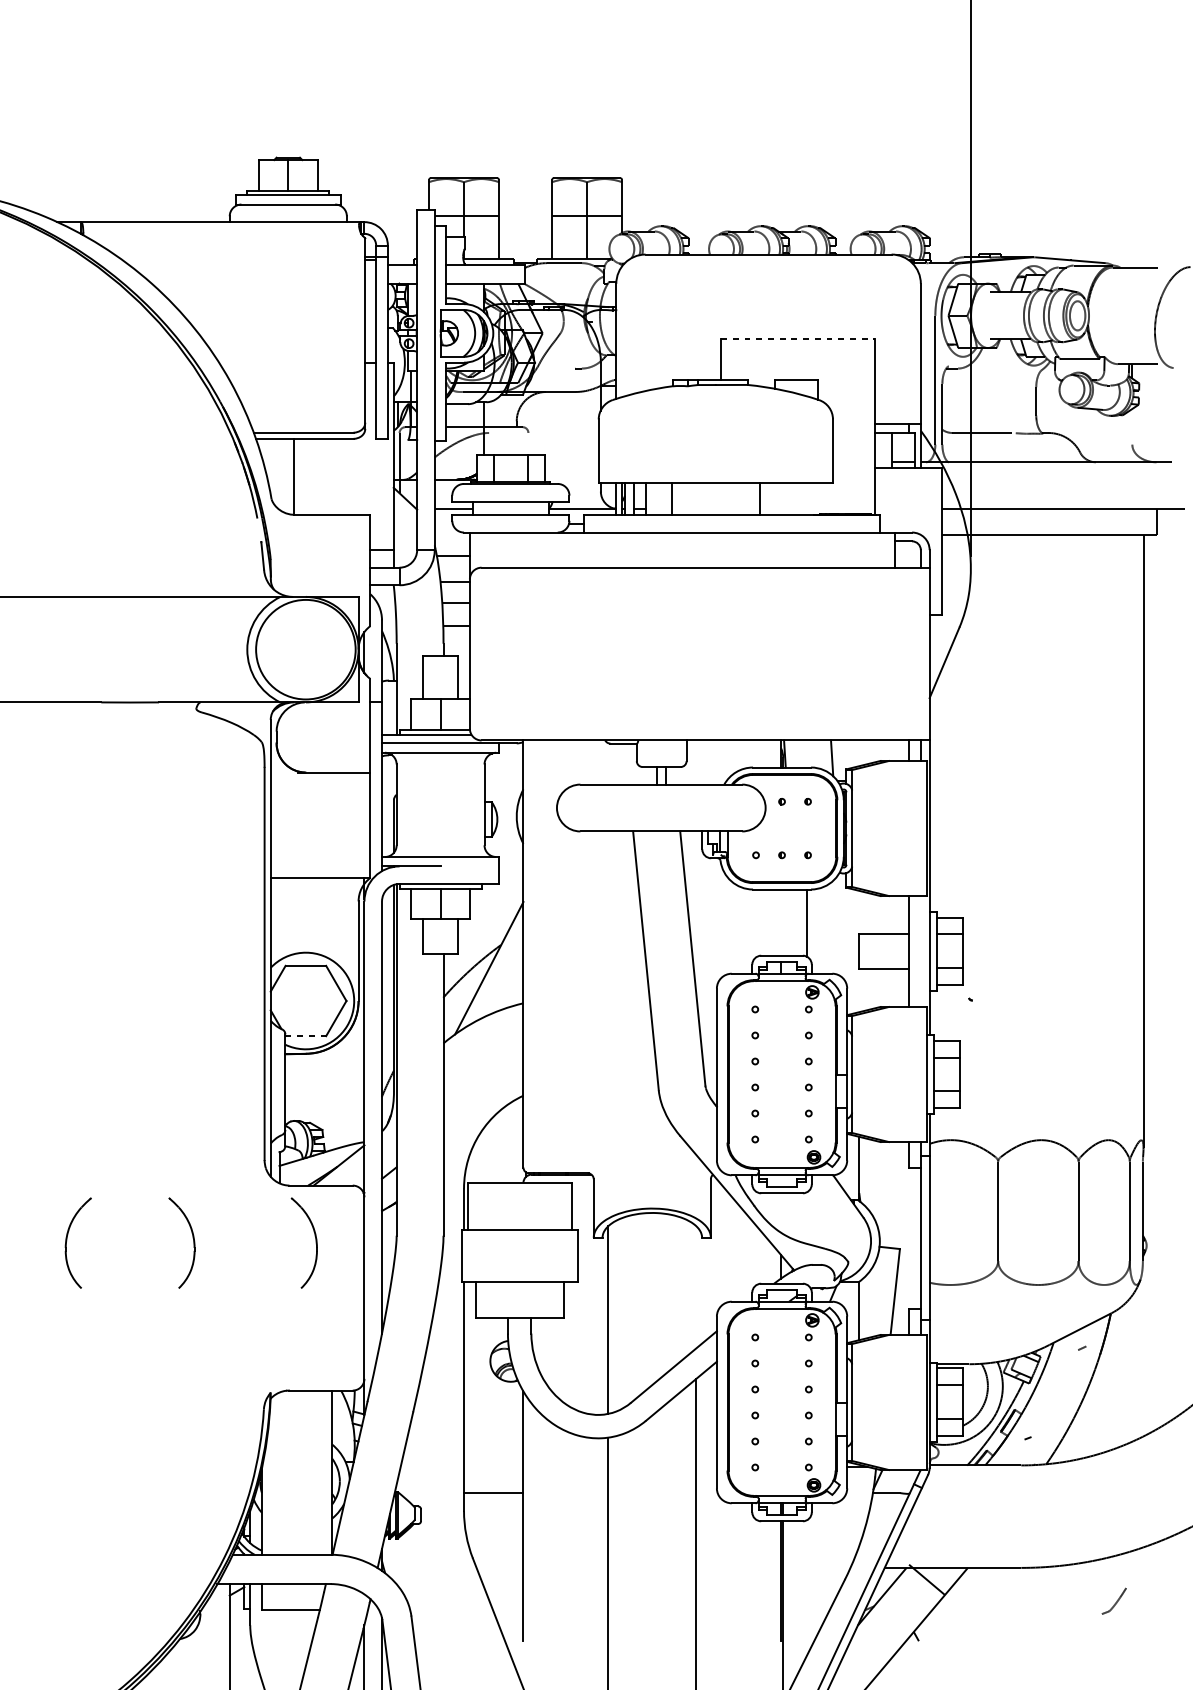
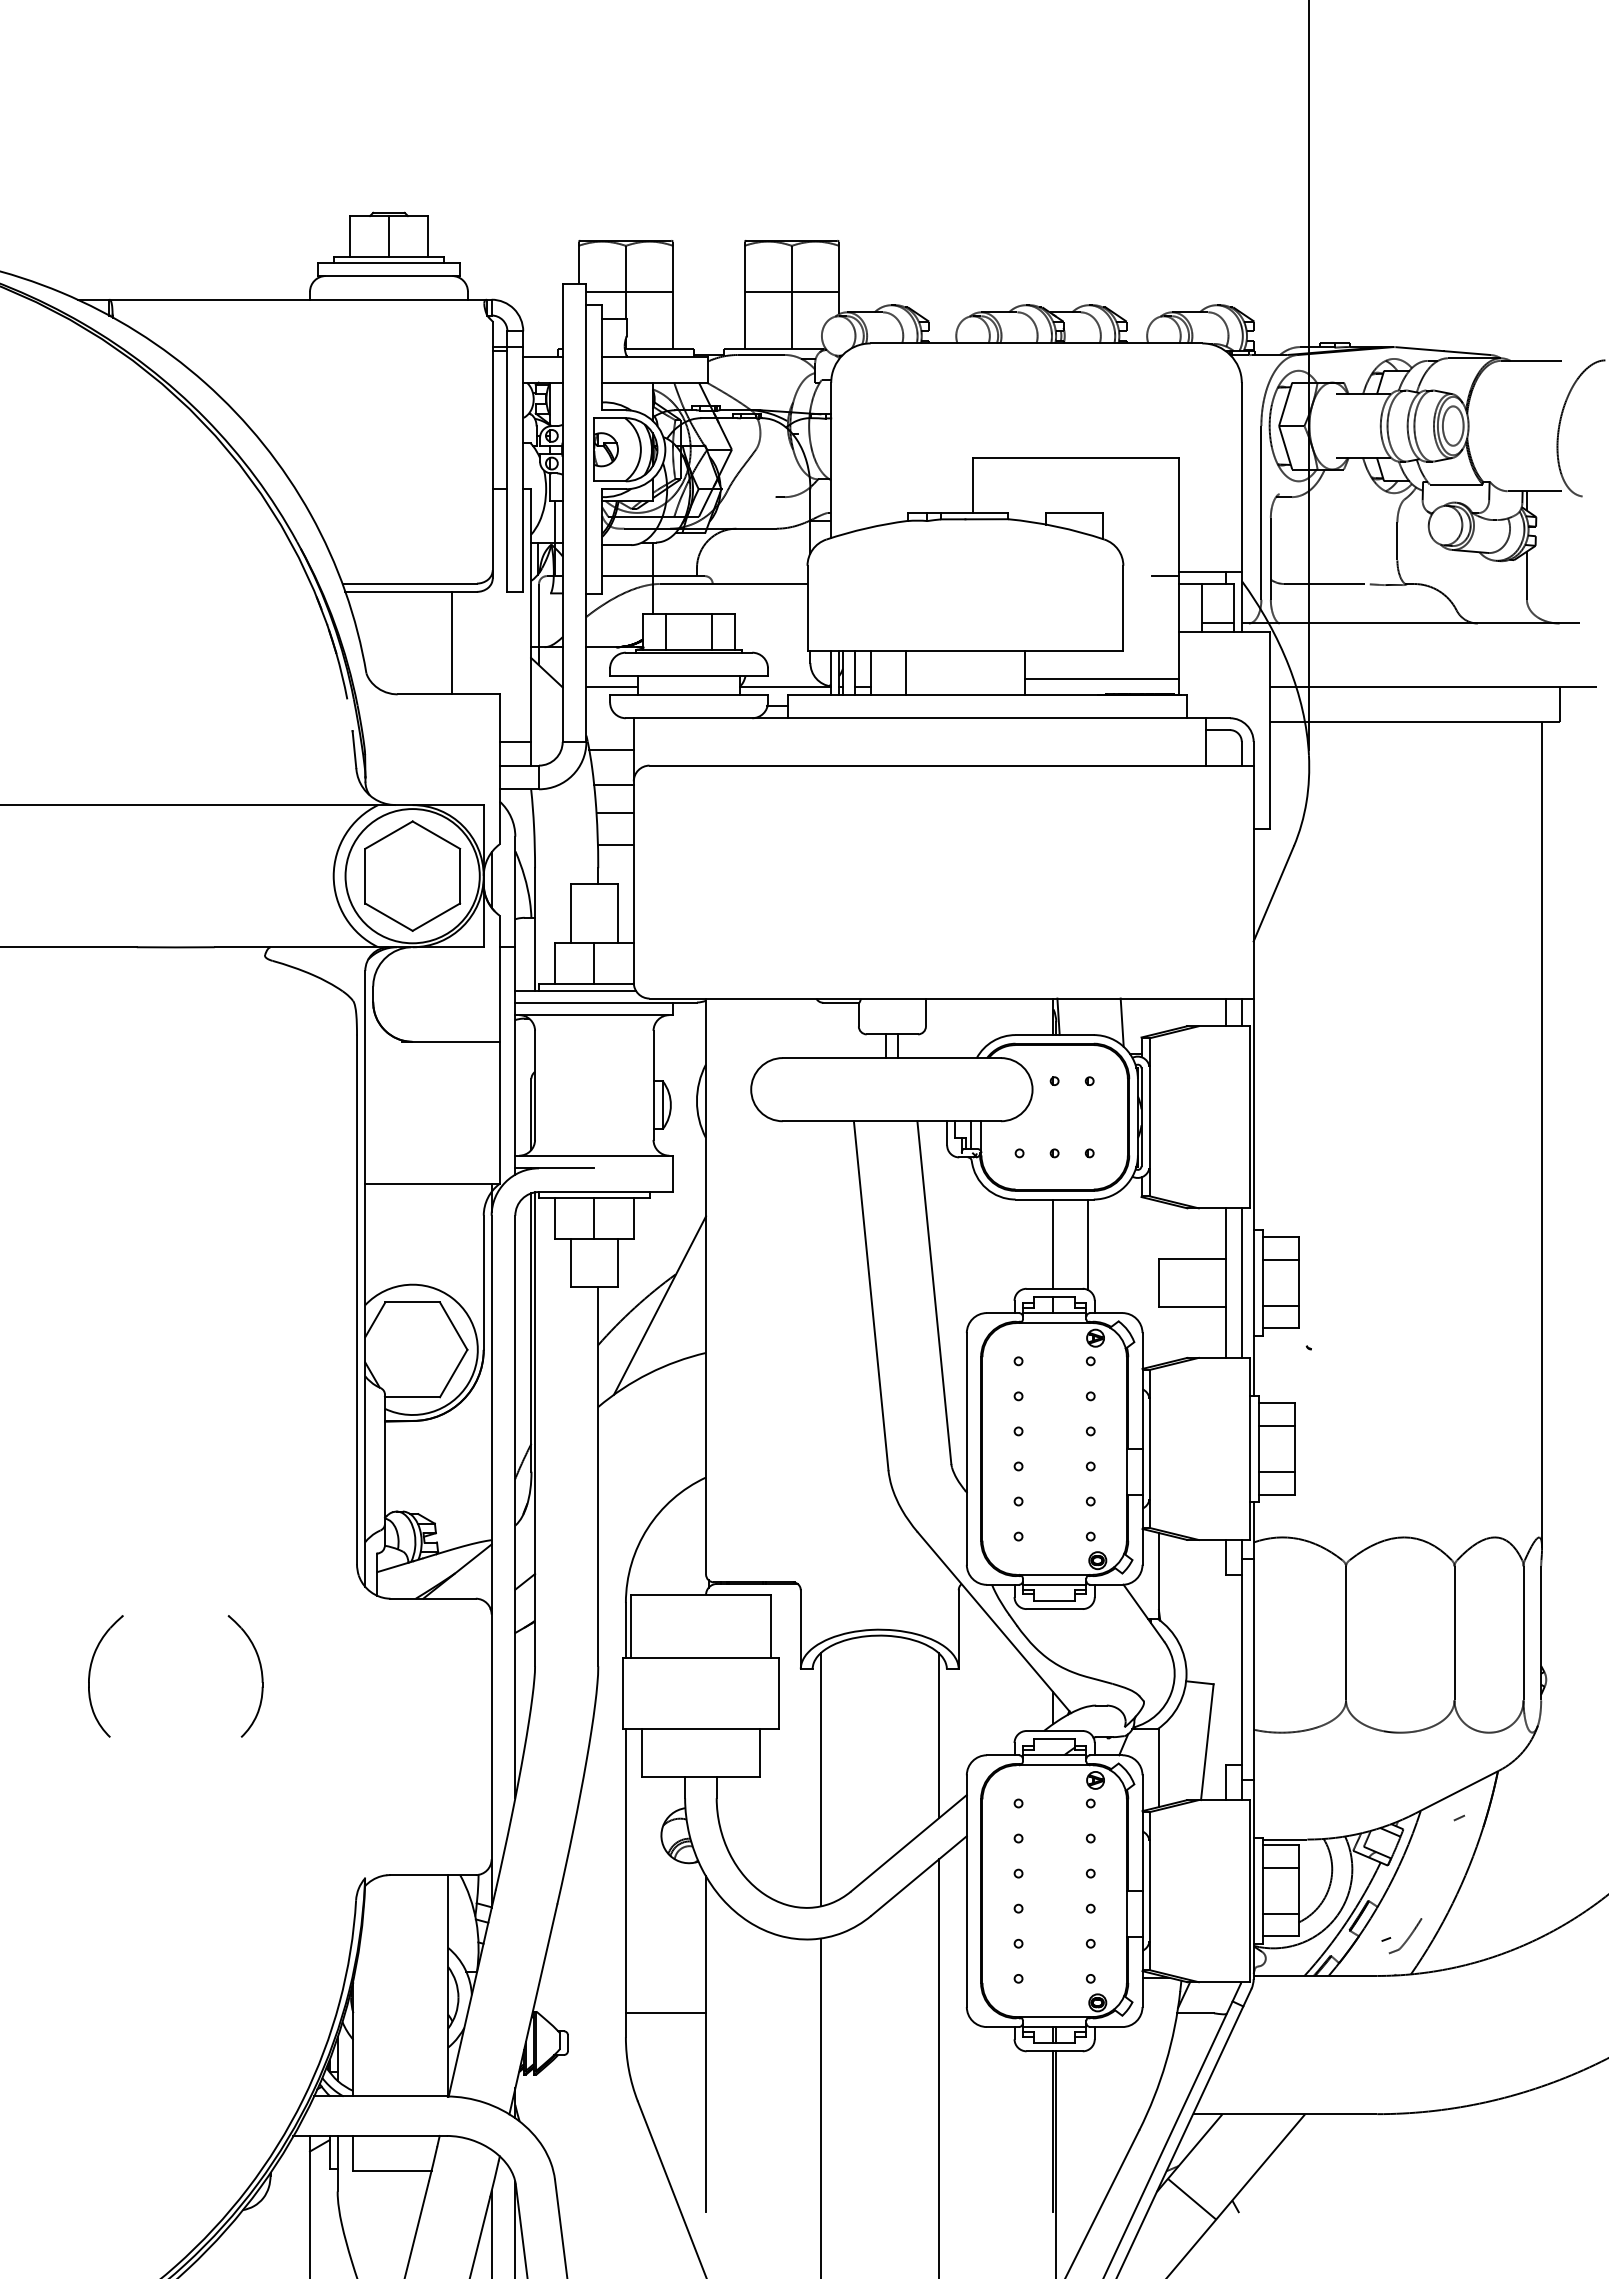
line: (798, 339) -> (1076, 457), dashed -> solid
line: (1132, 426) -> (1526, 575), added
line: (864, 427) -> (1165, 576), added
line: (543, 433) -> (733, 584), added
line: (293, 476) -> (452, 642), moved
line: (816, 503) -> (1101, 679), added
part: (305, 649) -> (412, 875), added
line: (781, 922) -> (1053, 1243), added
line: (920, 951) -> (1241, 1282), added
line: (306, 1036) -> (413, 1397), dashed -> solid
part: (315, 1239) -> (425, 1671), removed
line: (695, 1287) -> (938, 1735), added
line: (926, 1579) -> (1191, 2198), moved
part: (1114, 1601) -> (1405, 1936), moved

